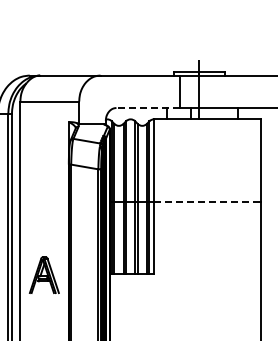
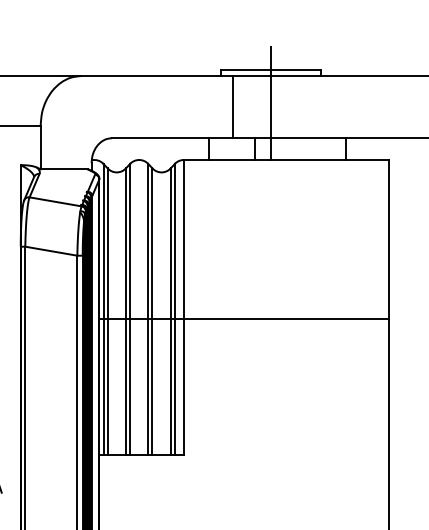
line: (148, 108) -> (173, 139), dashed -> solid
line: (207, 202) -> (286, 319), dashed -> solid

